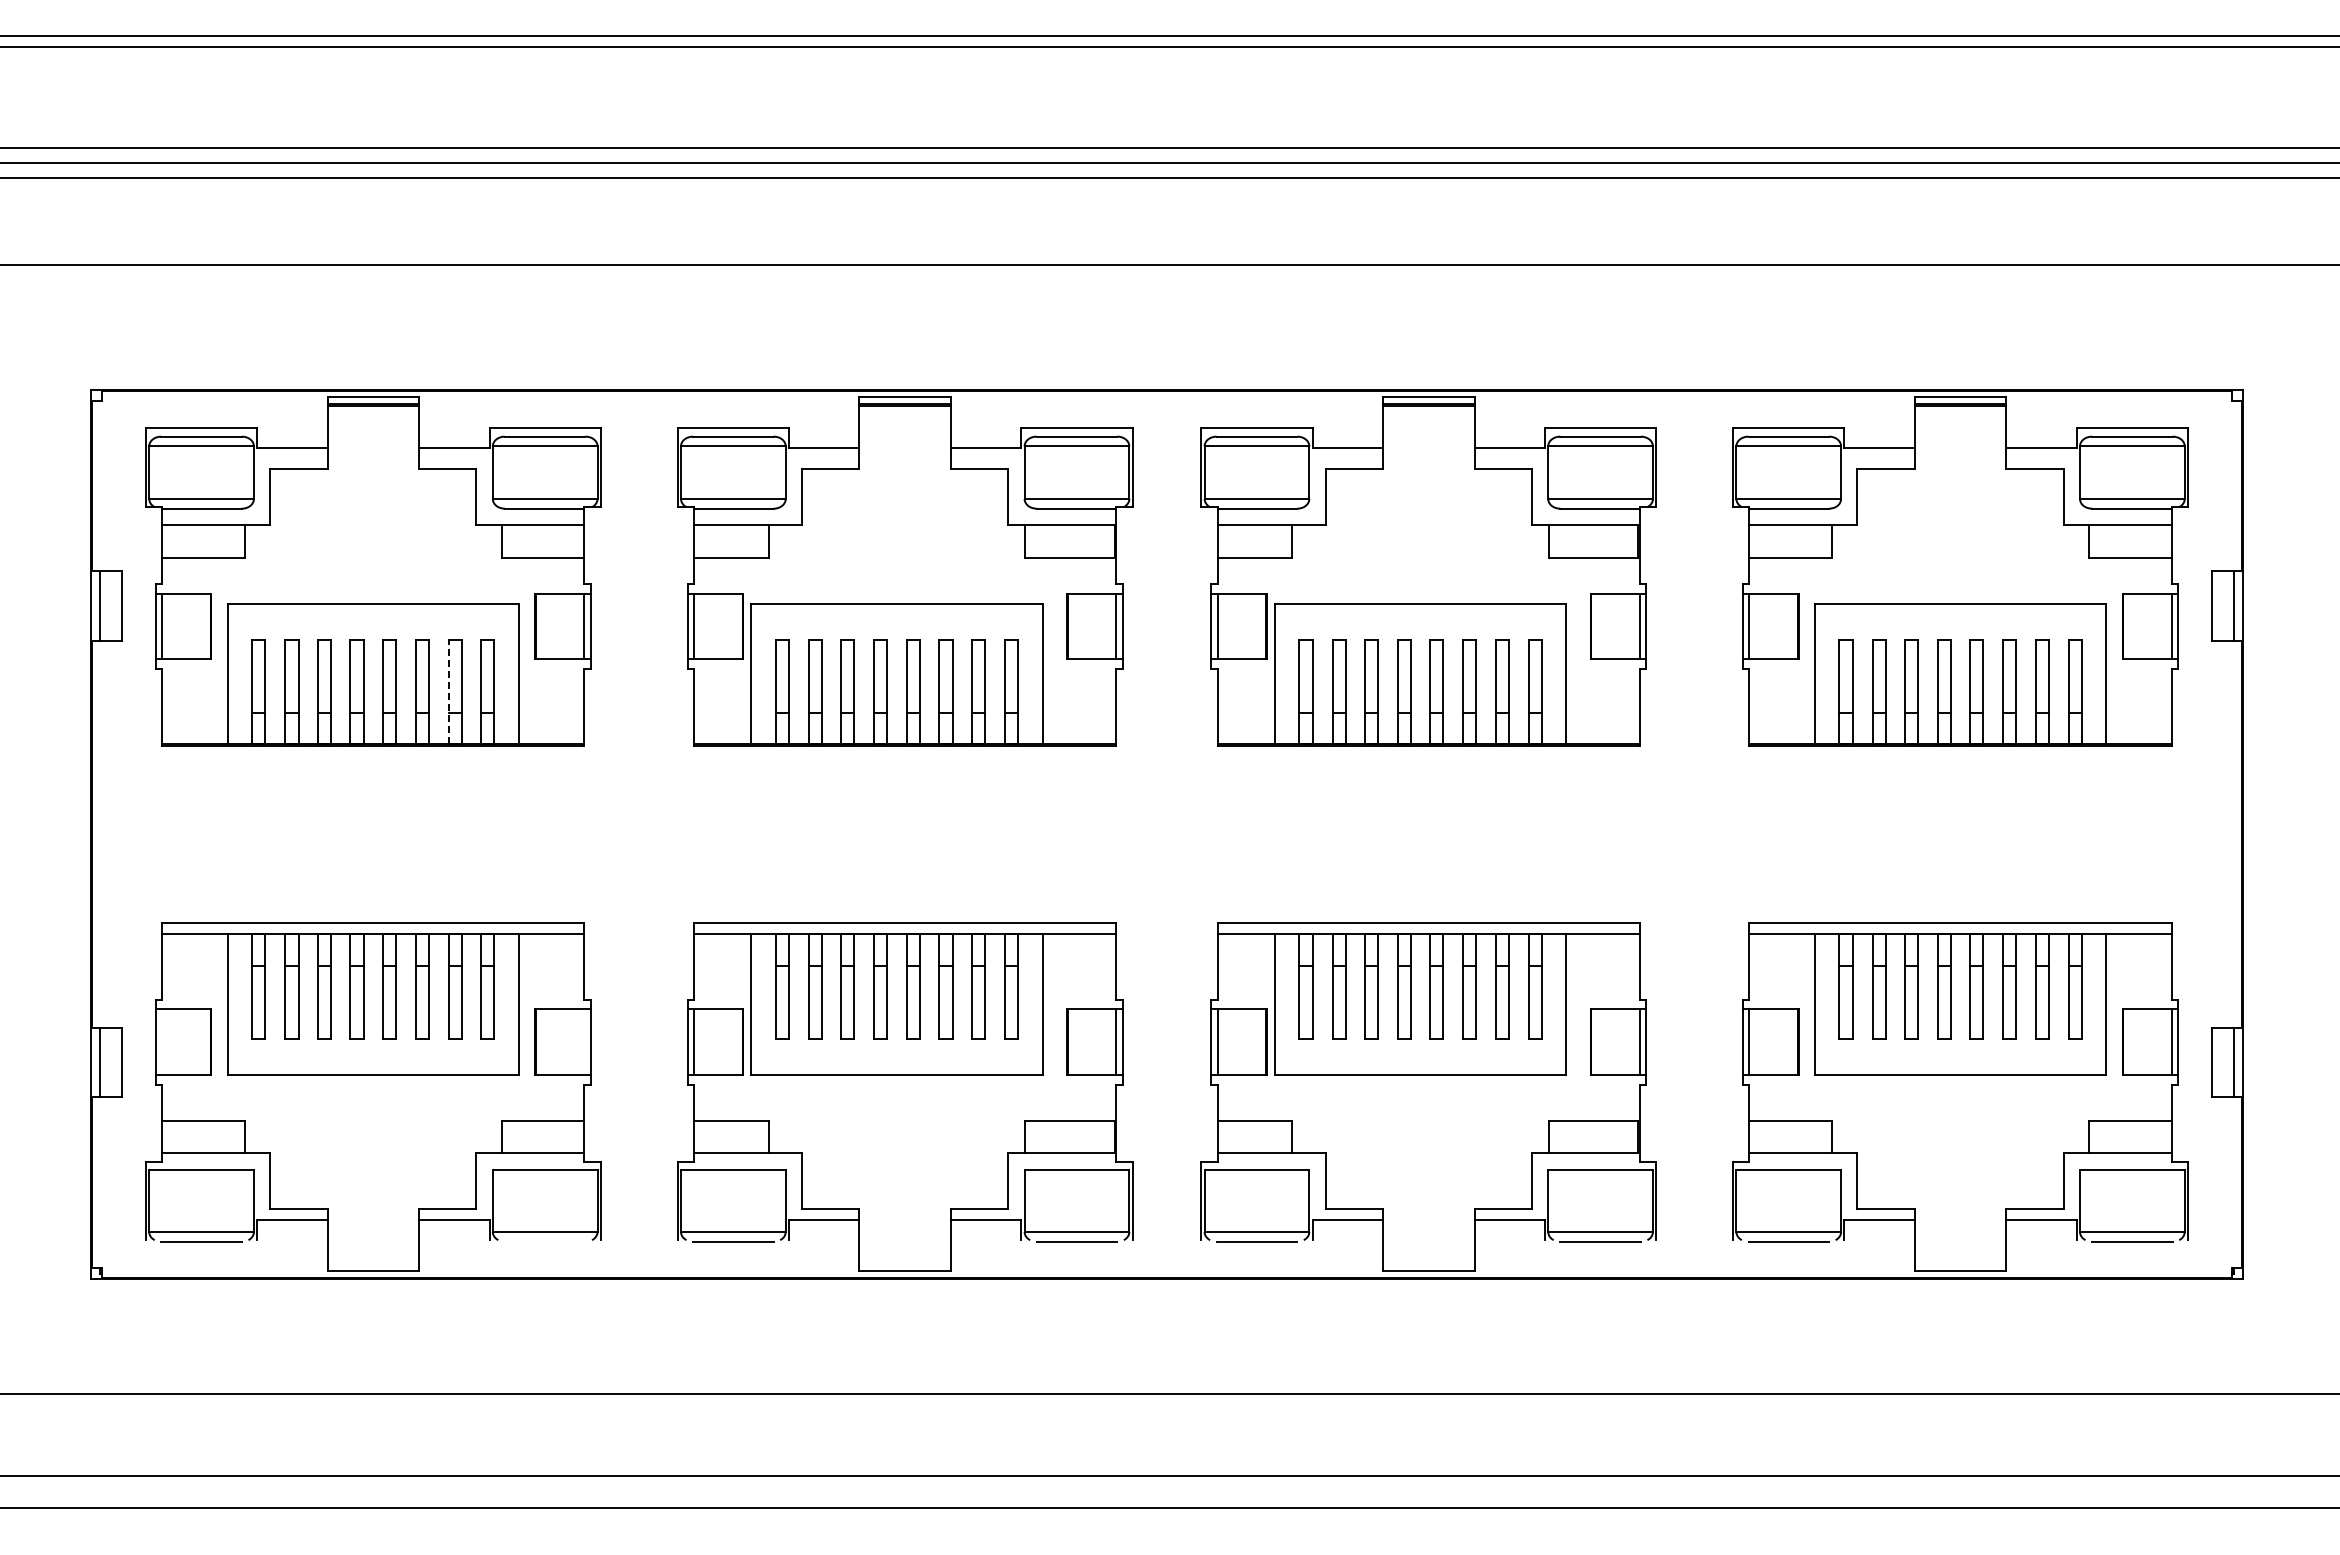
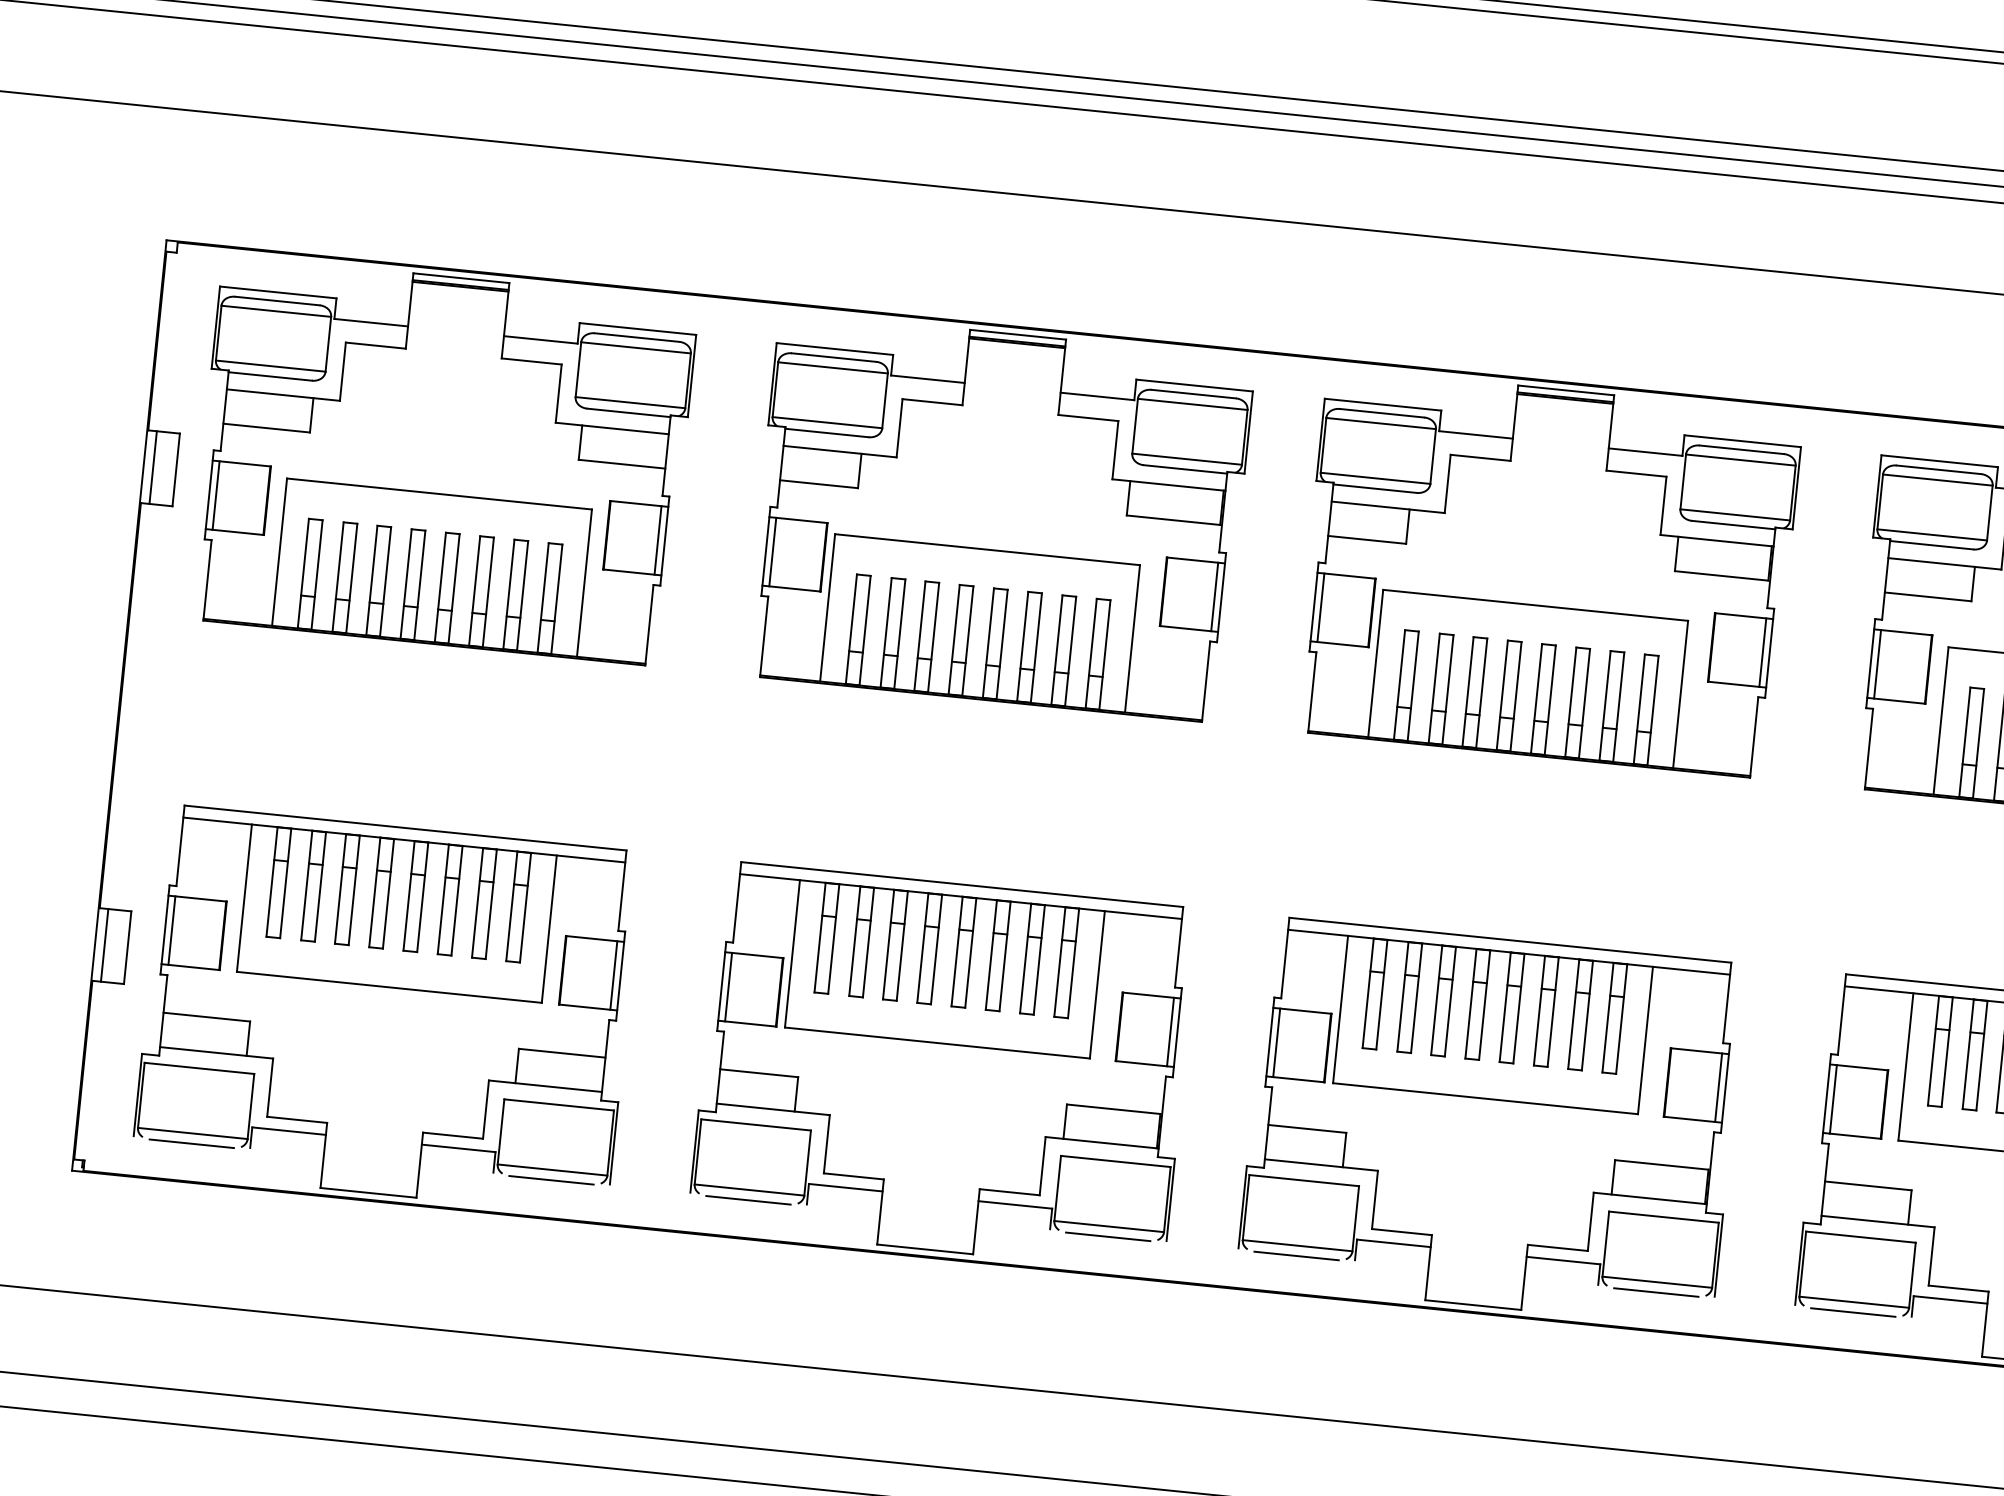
line: (448, 691) -> (508, 594), dashed -> solid
line: (162, 1041) -> (172, 930), added
line: (584, 1041) -> (613, 974), added
line: (544, 1241) -> (550, 1180), added

